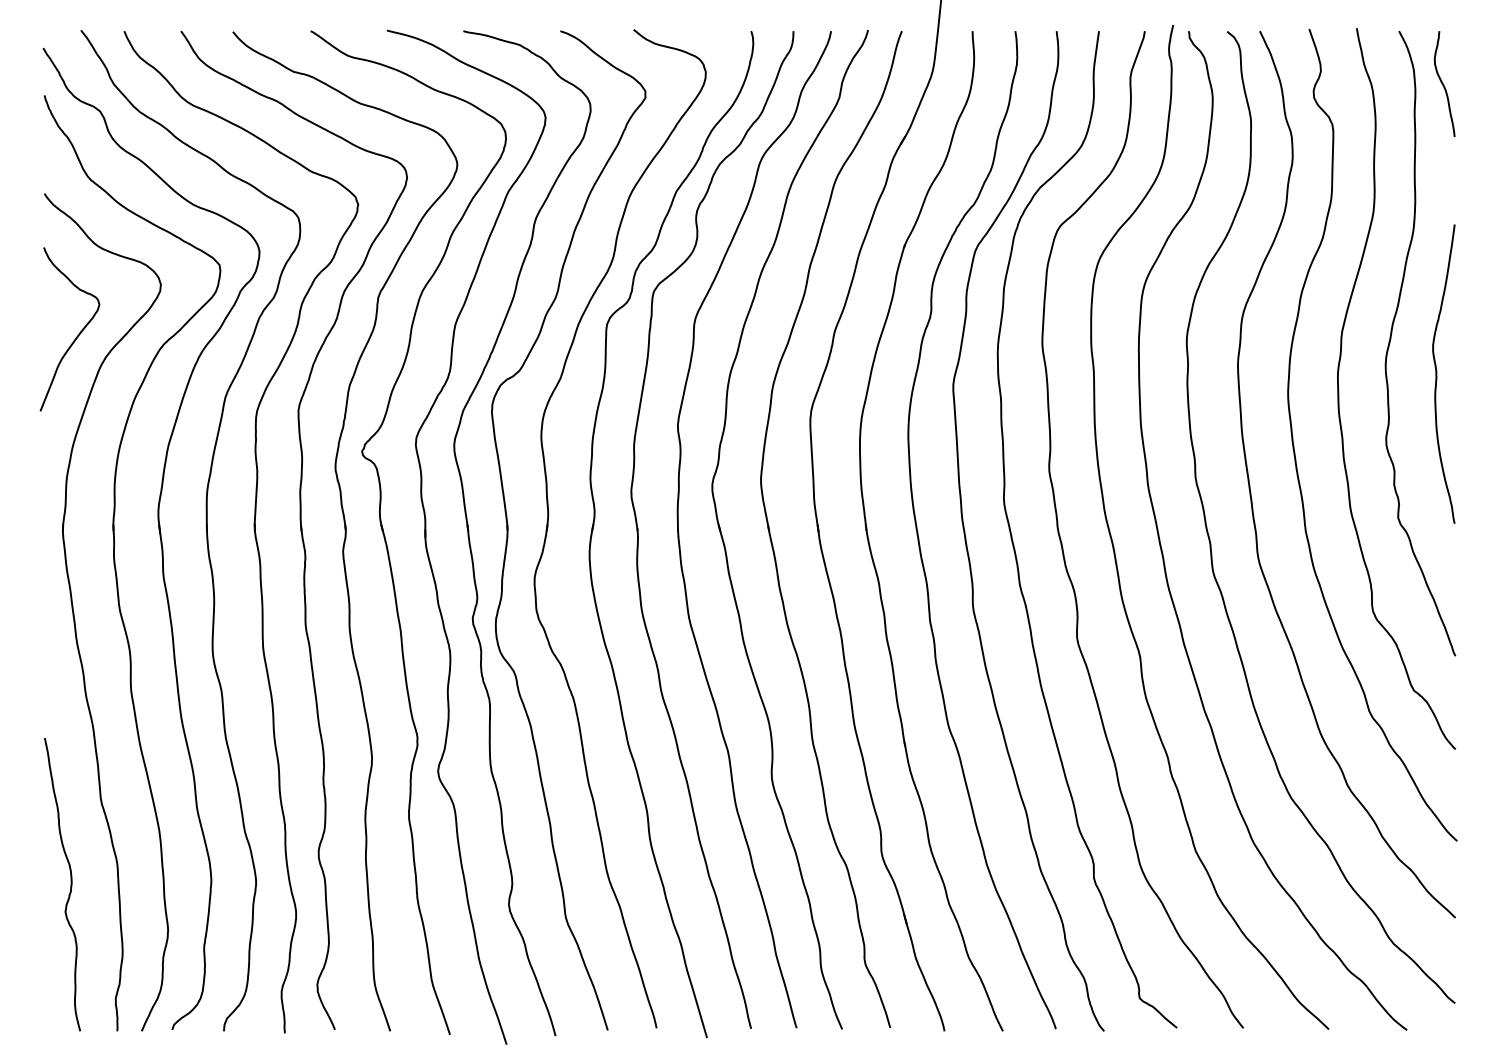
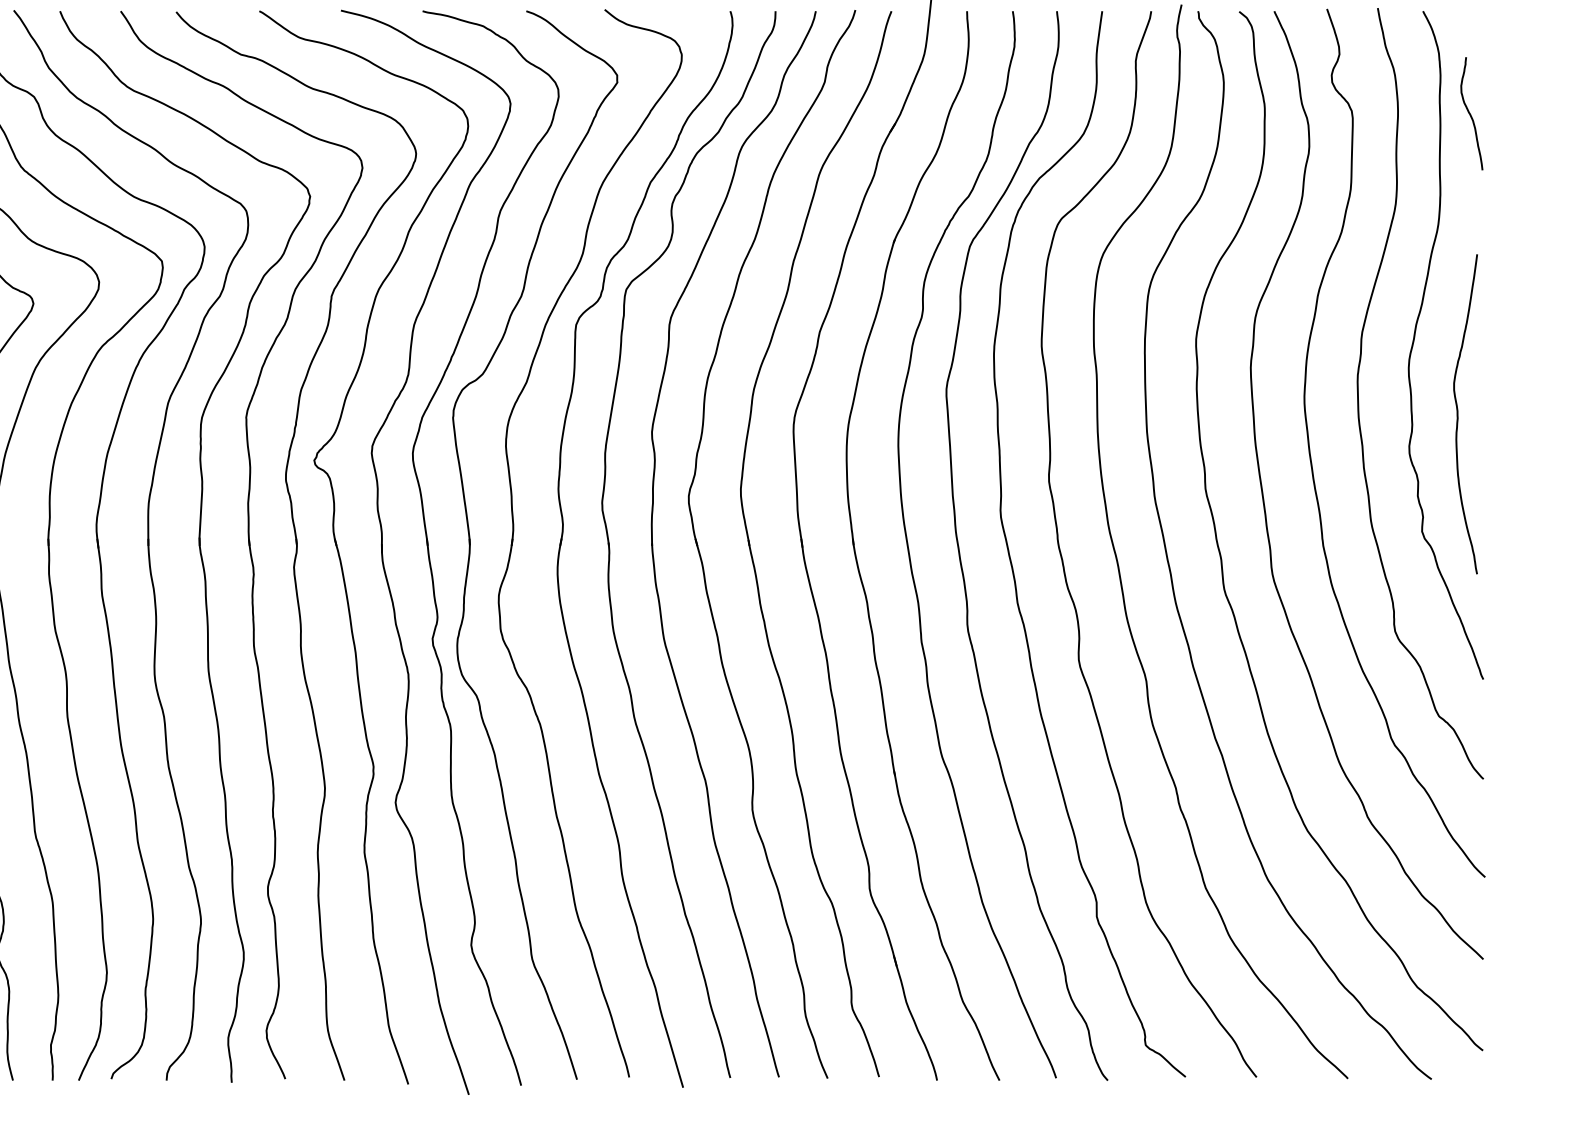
curve: (1443, 83) -> (1470, 113), moved
curve: (1437, 373) -> (1458, 413), moved

